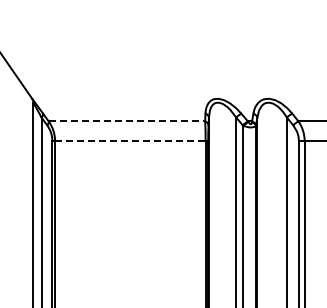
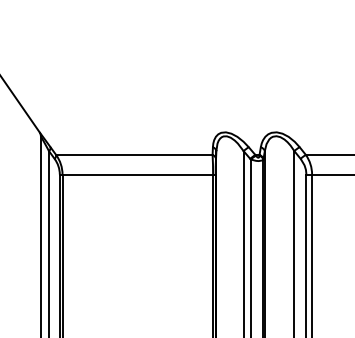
line: (127, 120) -> (134, 154), dashed -> solid
line: (131, 140) -> (138, 174), dashed -> solid

